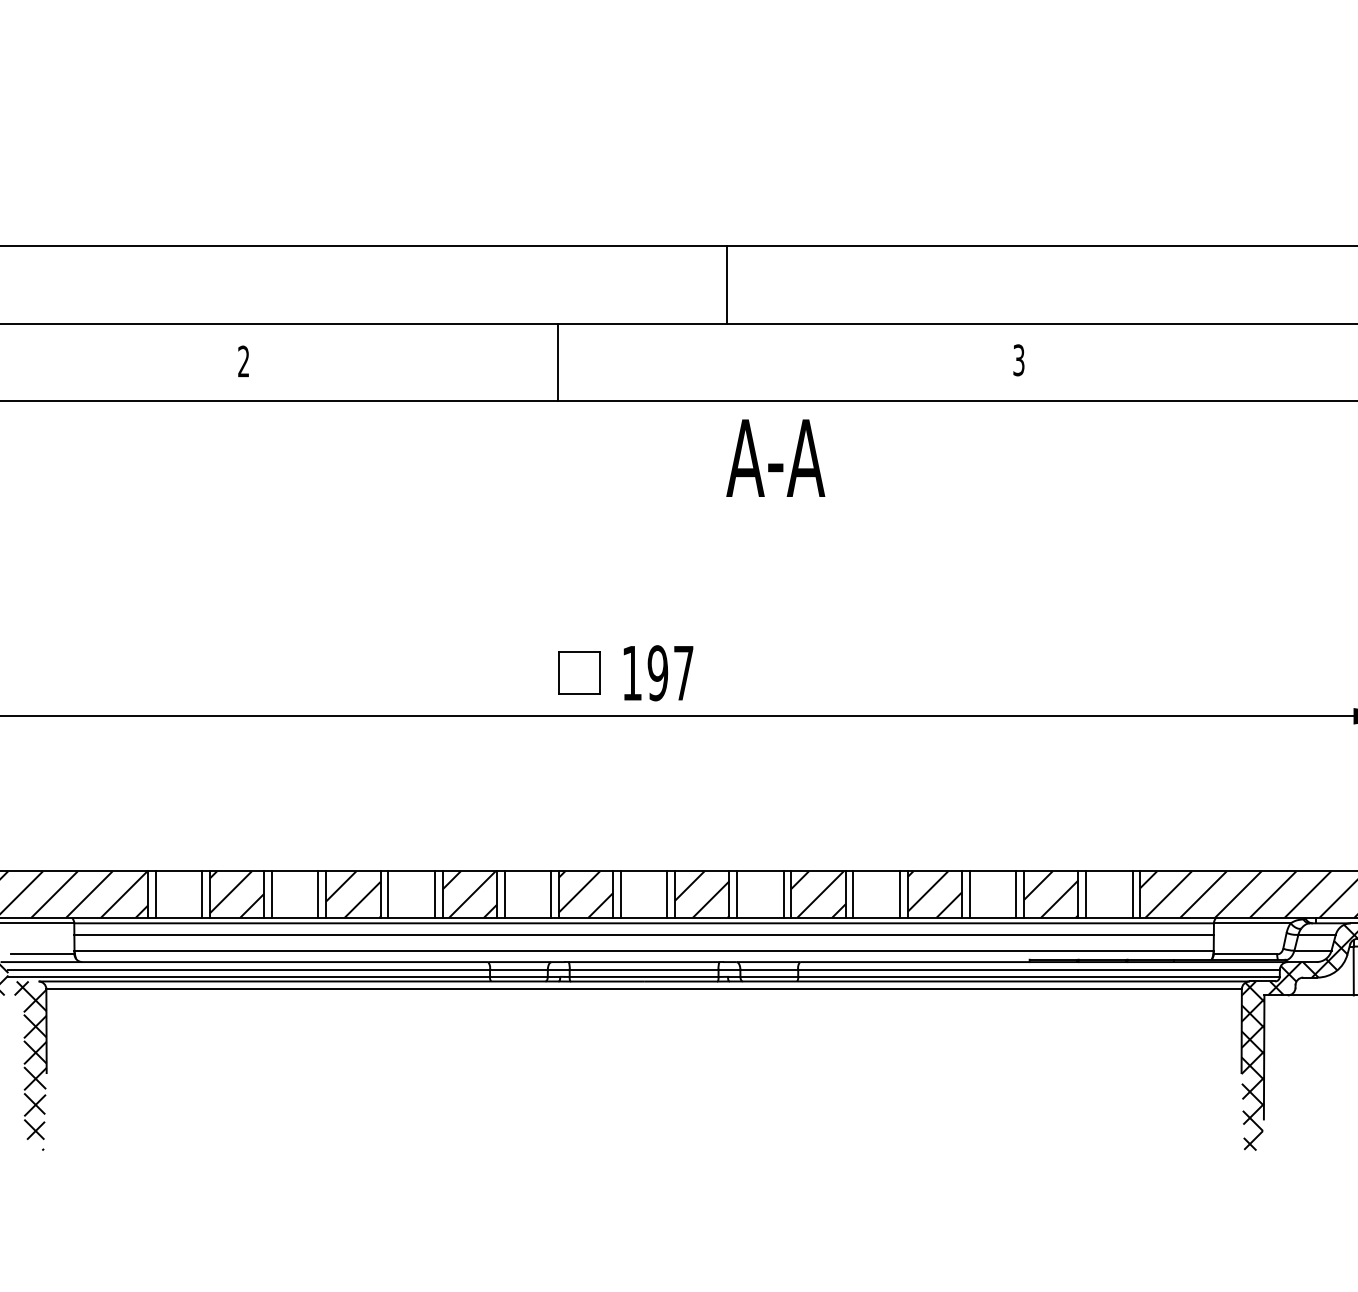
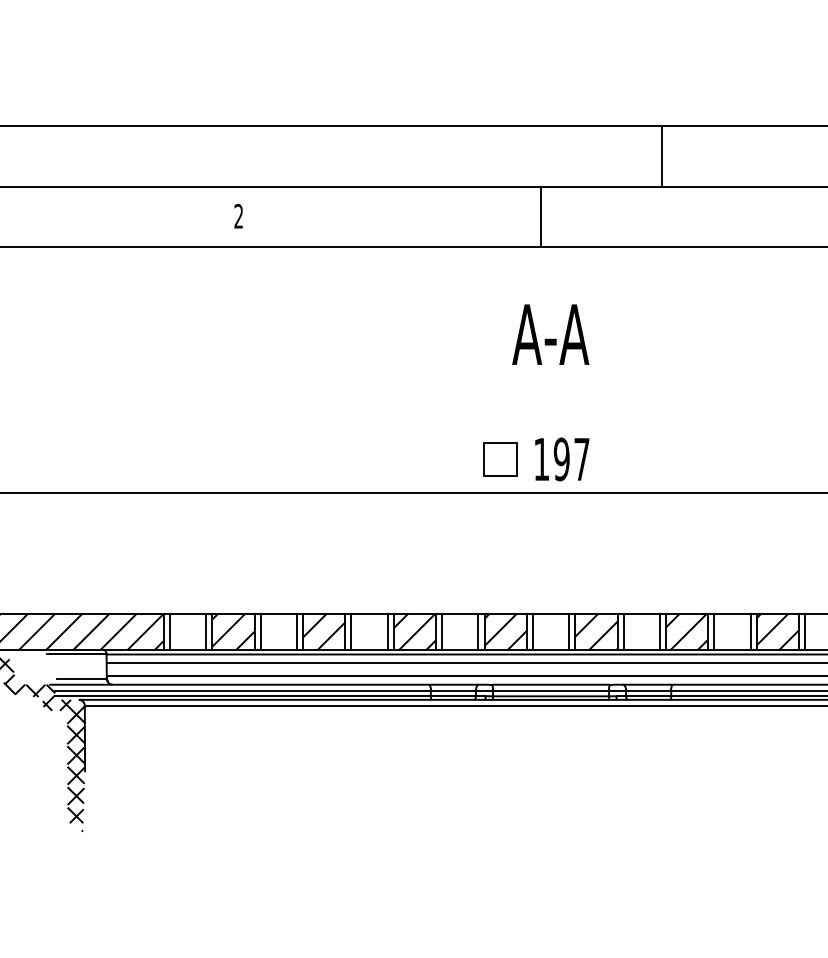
line: (727, 284) -> (662, 156), moved
line: (558, 362) -> (541, 217), moved
text: (775, 457) -> (550, 334), moved

